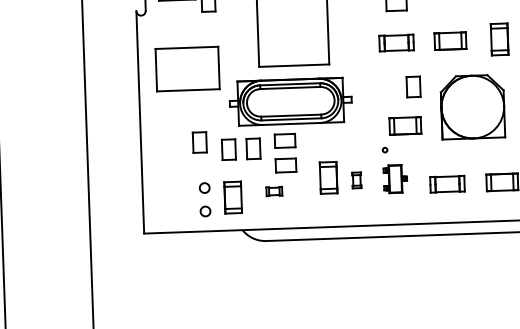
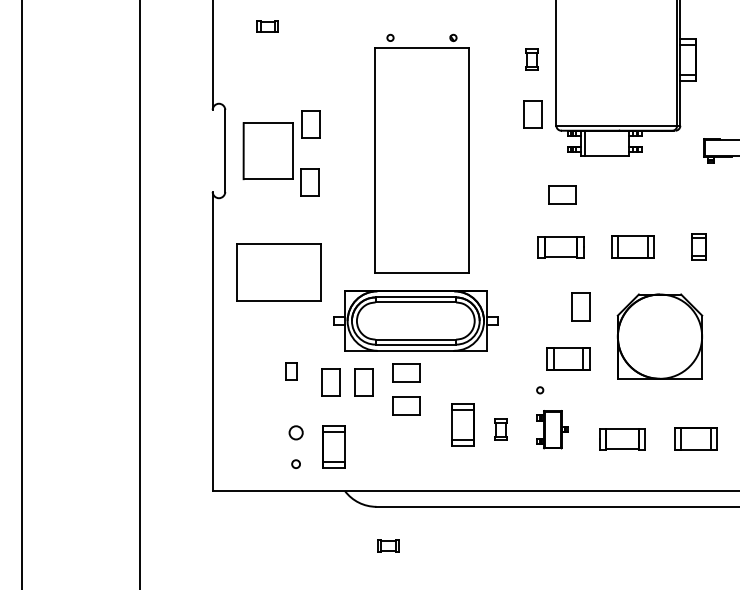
part: (499, 39) -> (698, 246), size x0.6
part: (199, 142) -> (291, 371), size x0.6
part: (274, 191) -> (388, 545), moved
circle: (205, 210) -> (295, 463), size x0.6

